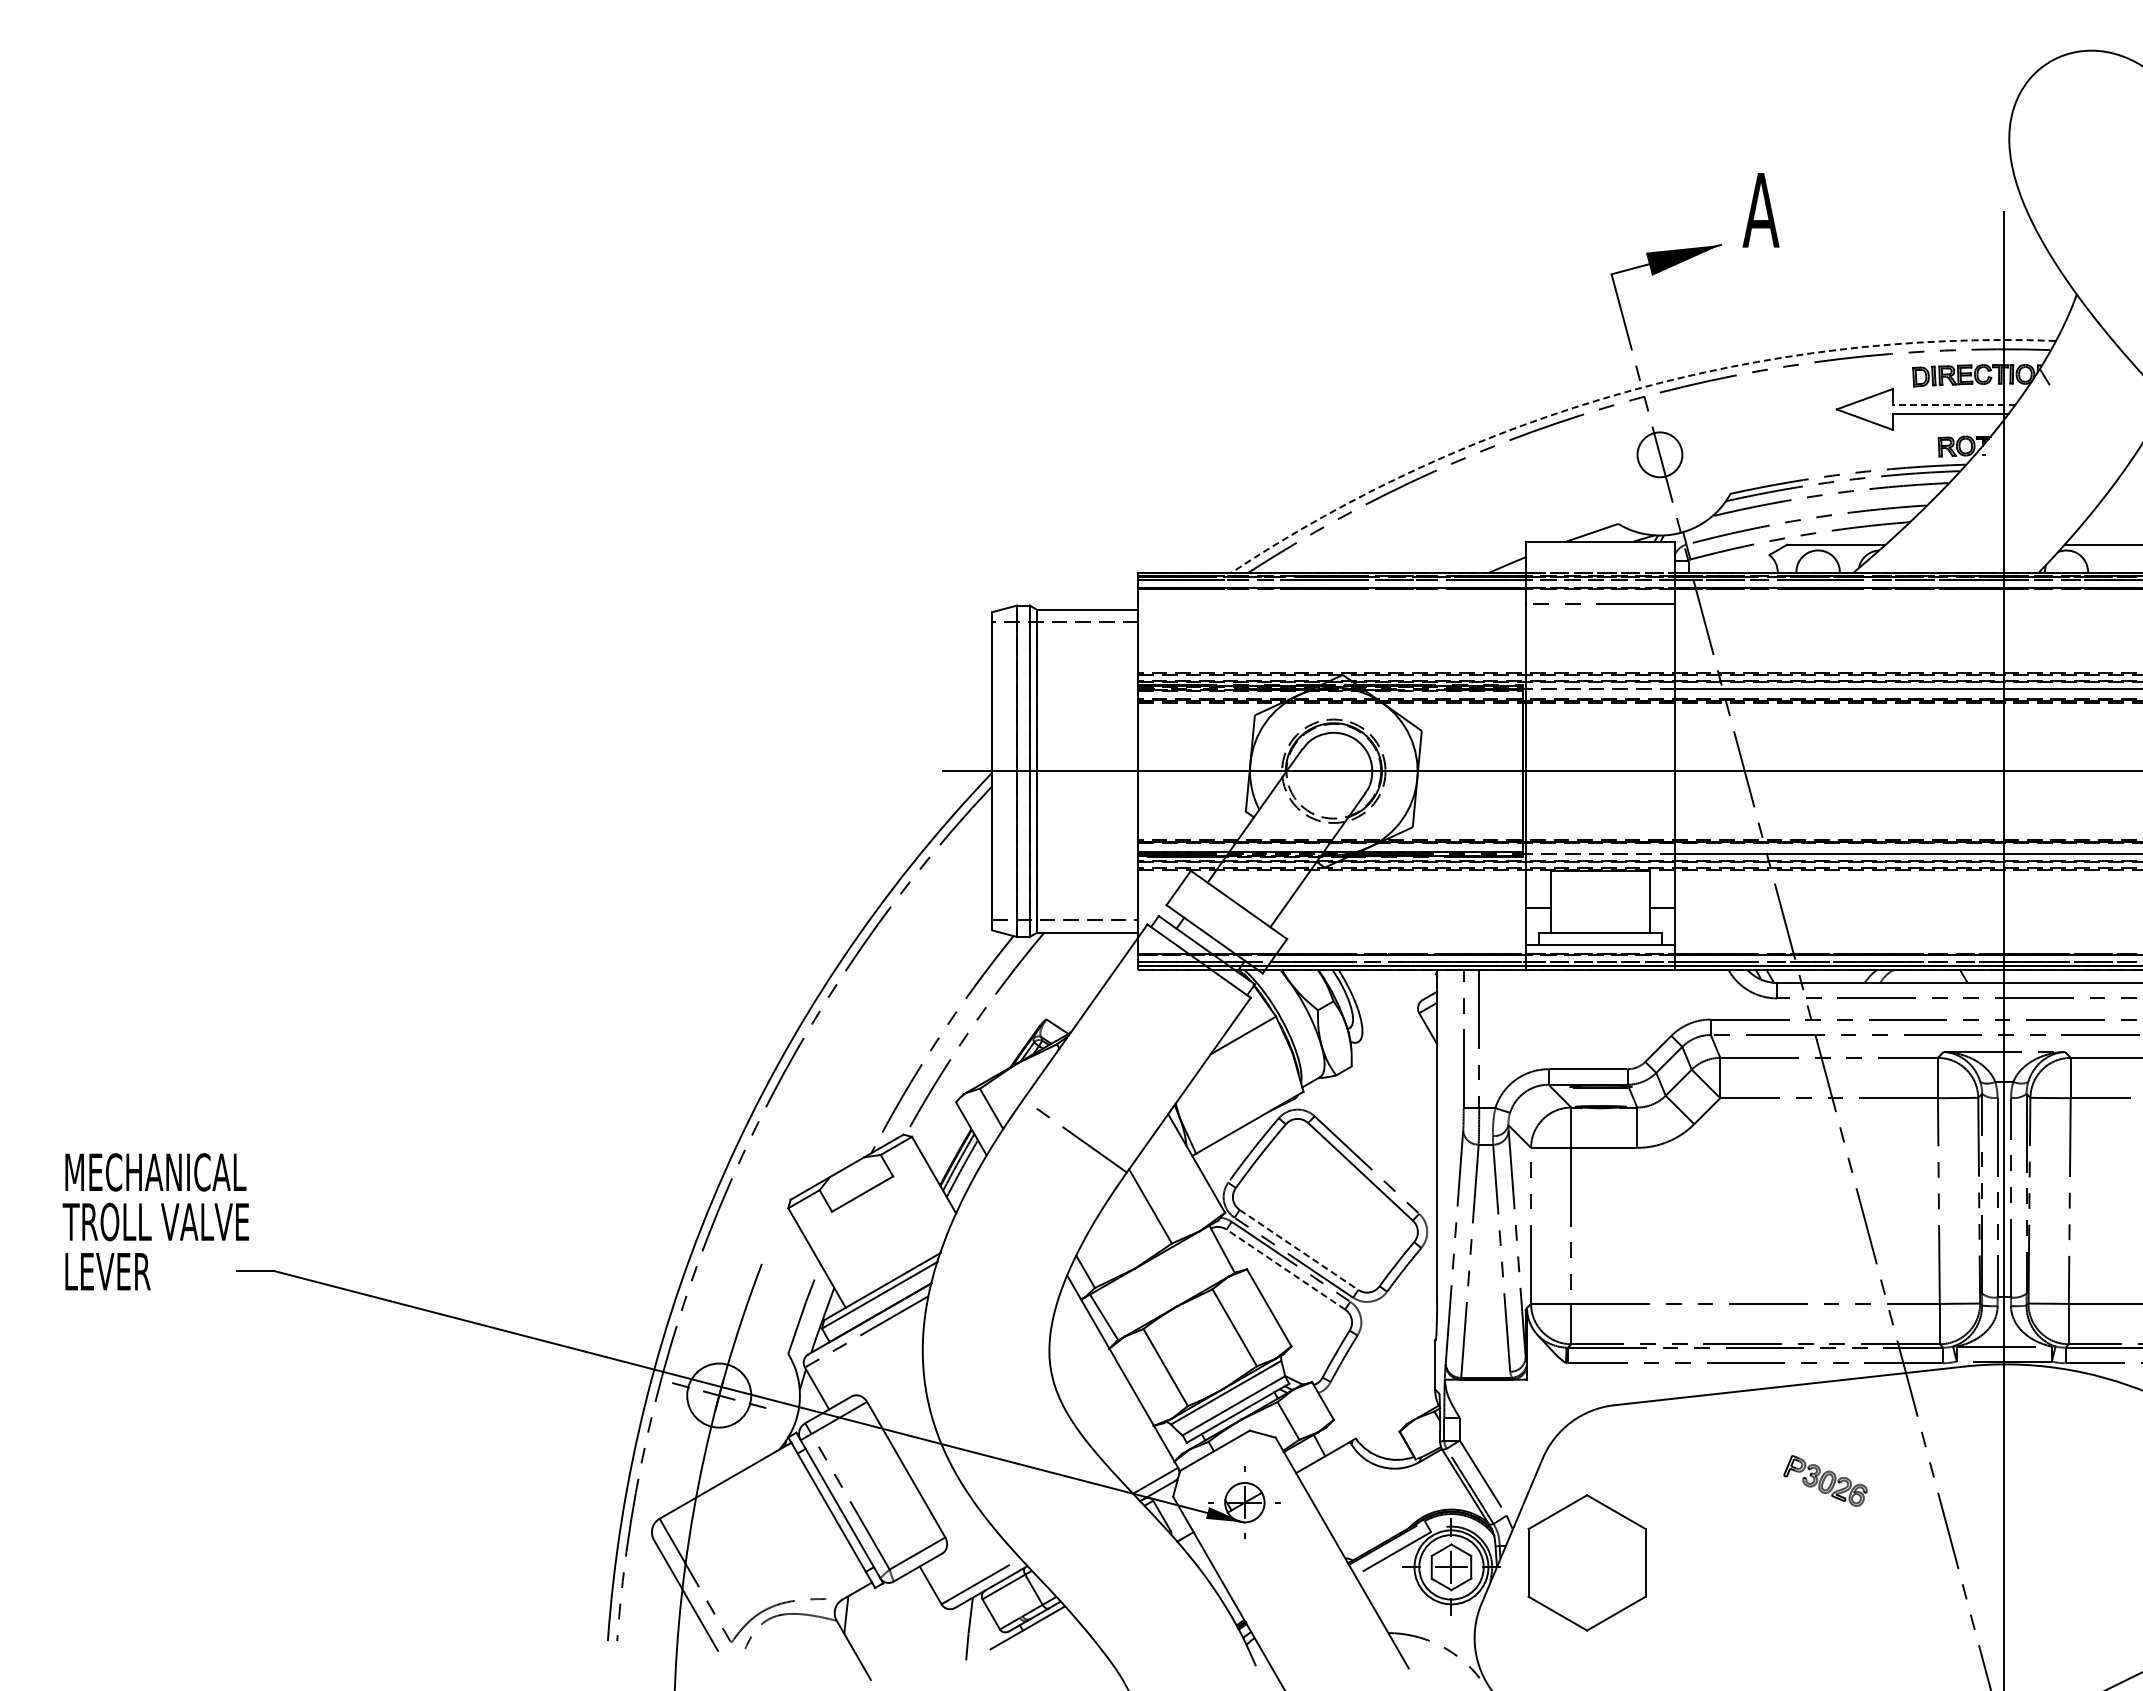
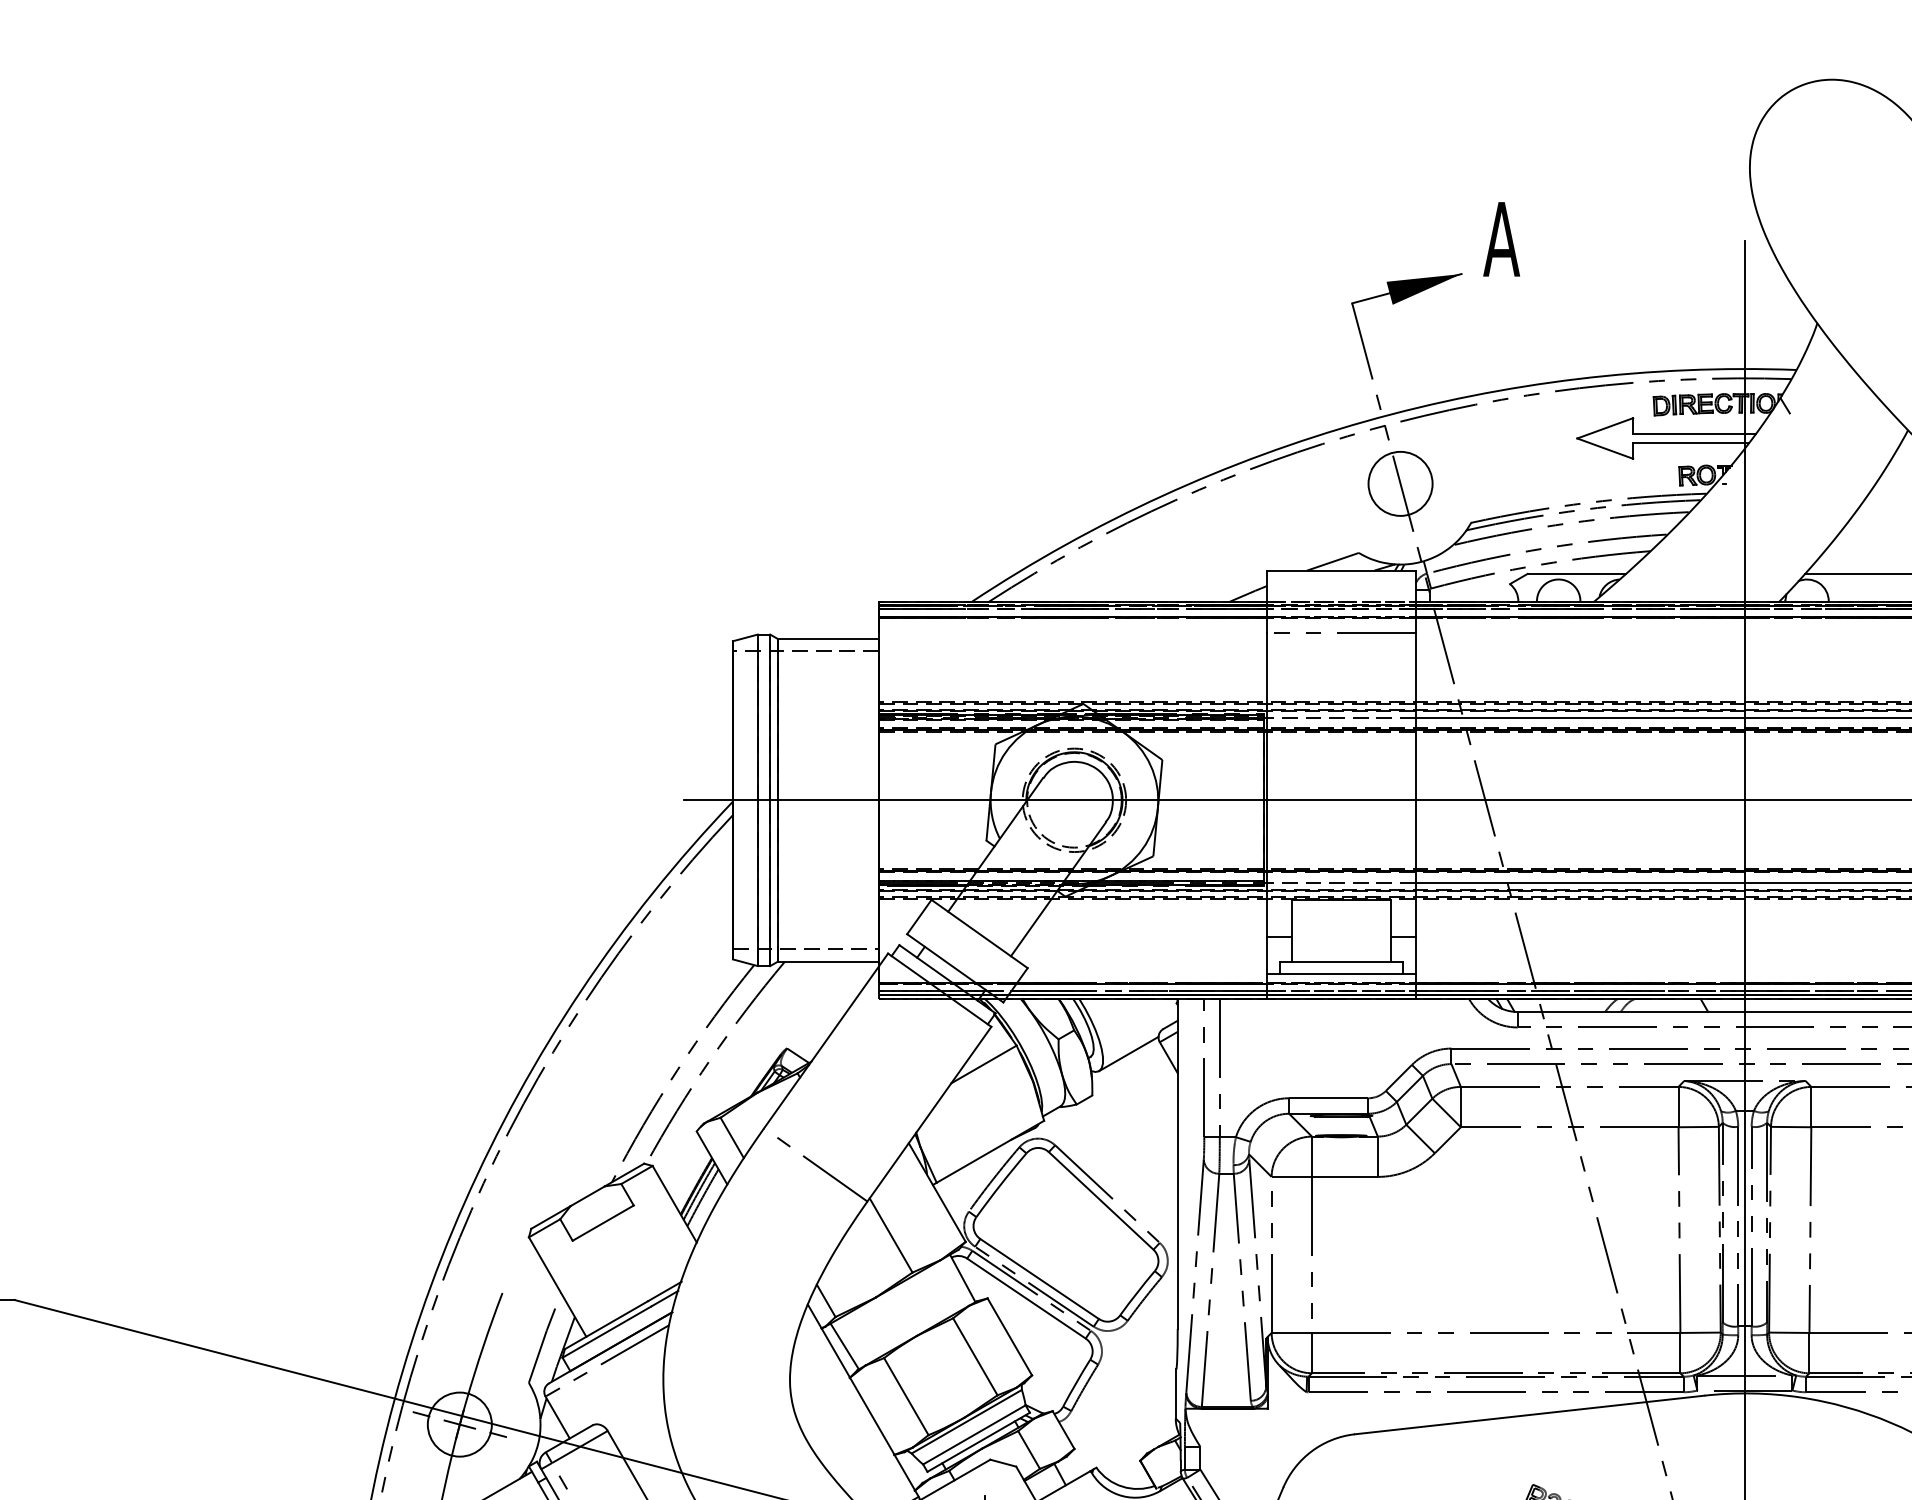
arc: (1625, 392) -> (1366, 421), dashed -> solid
line: (1953, 404) -> (1694, 433), dashed -> solid
circle: (1659, 454) -> (1400, 483), size x1.43
line: (1387, 1024) -> (1128, 1053), added
line: (1299, 1250) -> (1040, 1279), dashed -> solid
line: (1285, 1269) -> (1026, 1298), dashed -> solid

